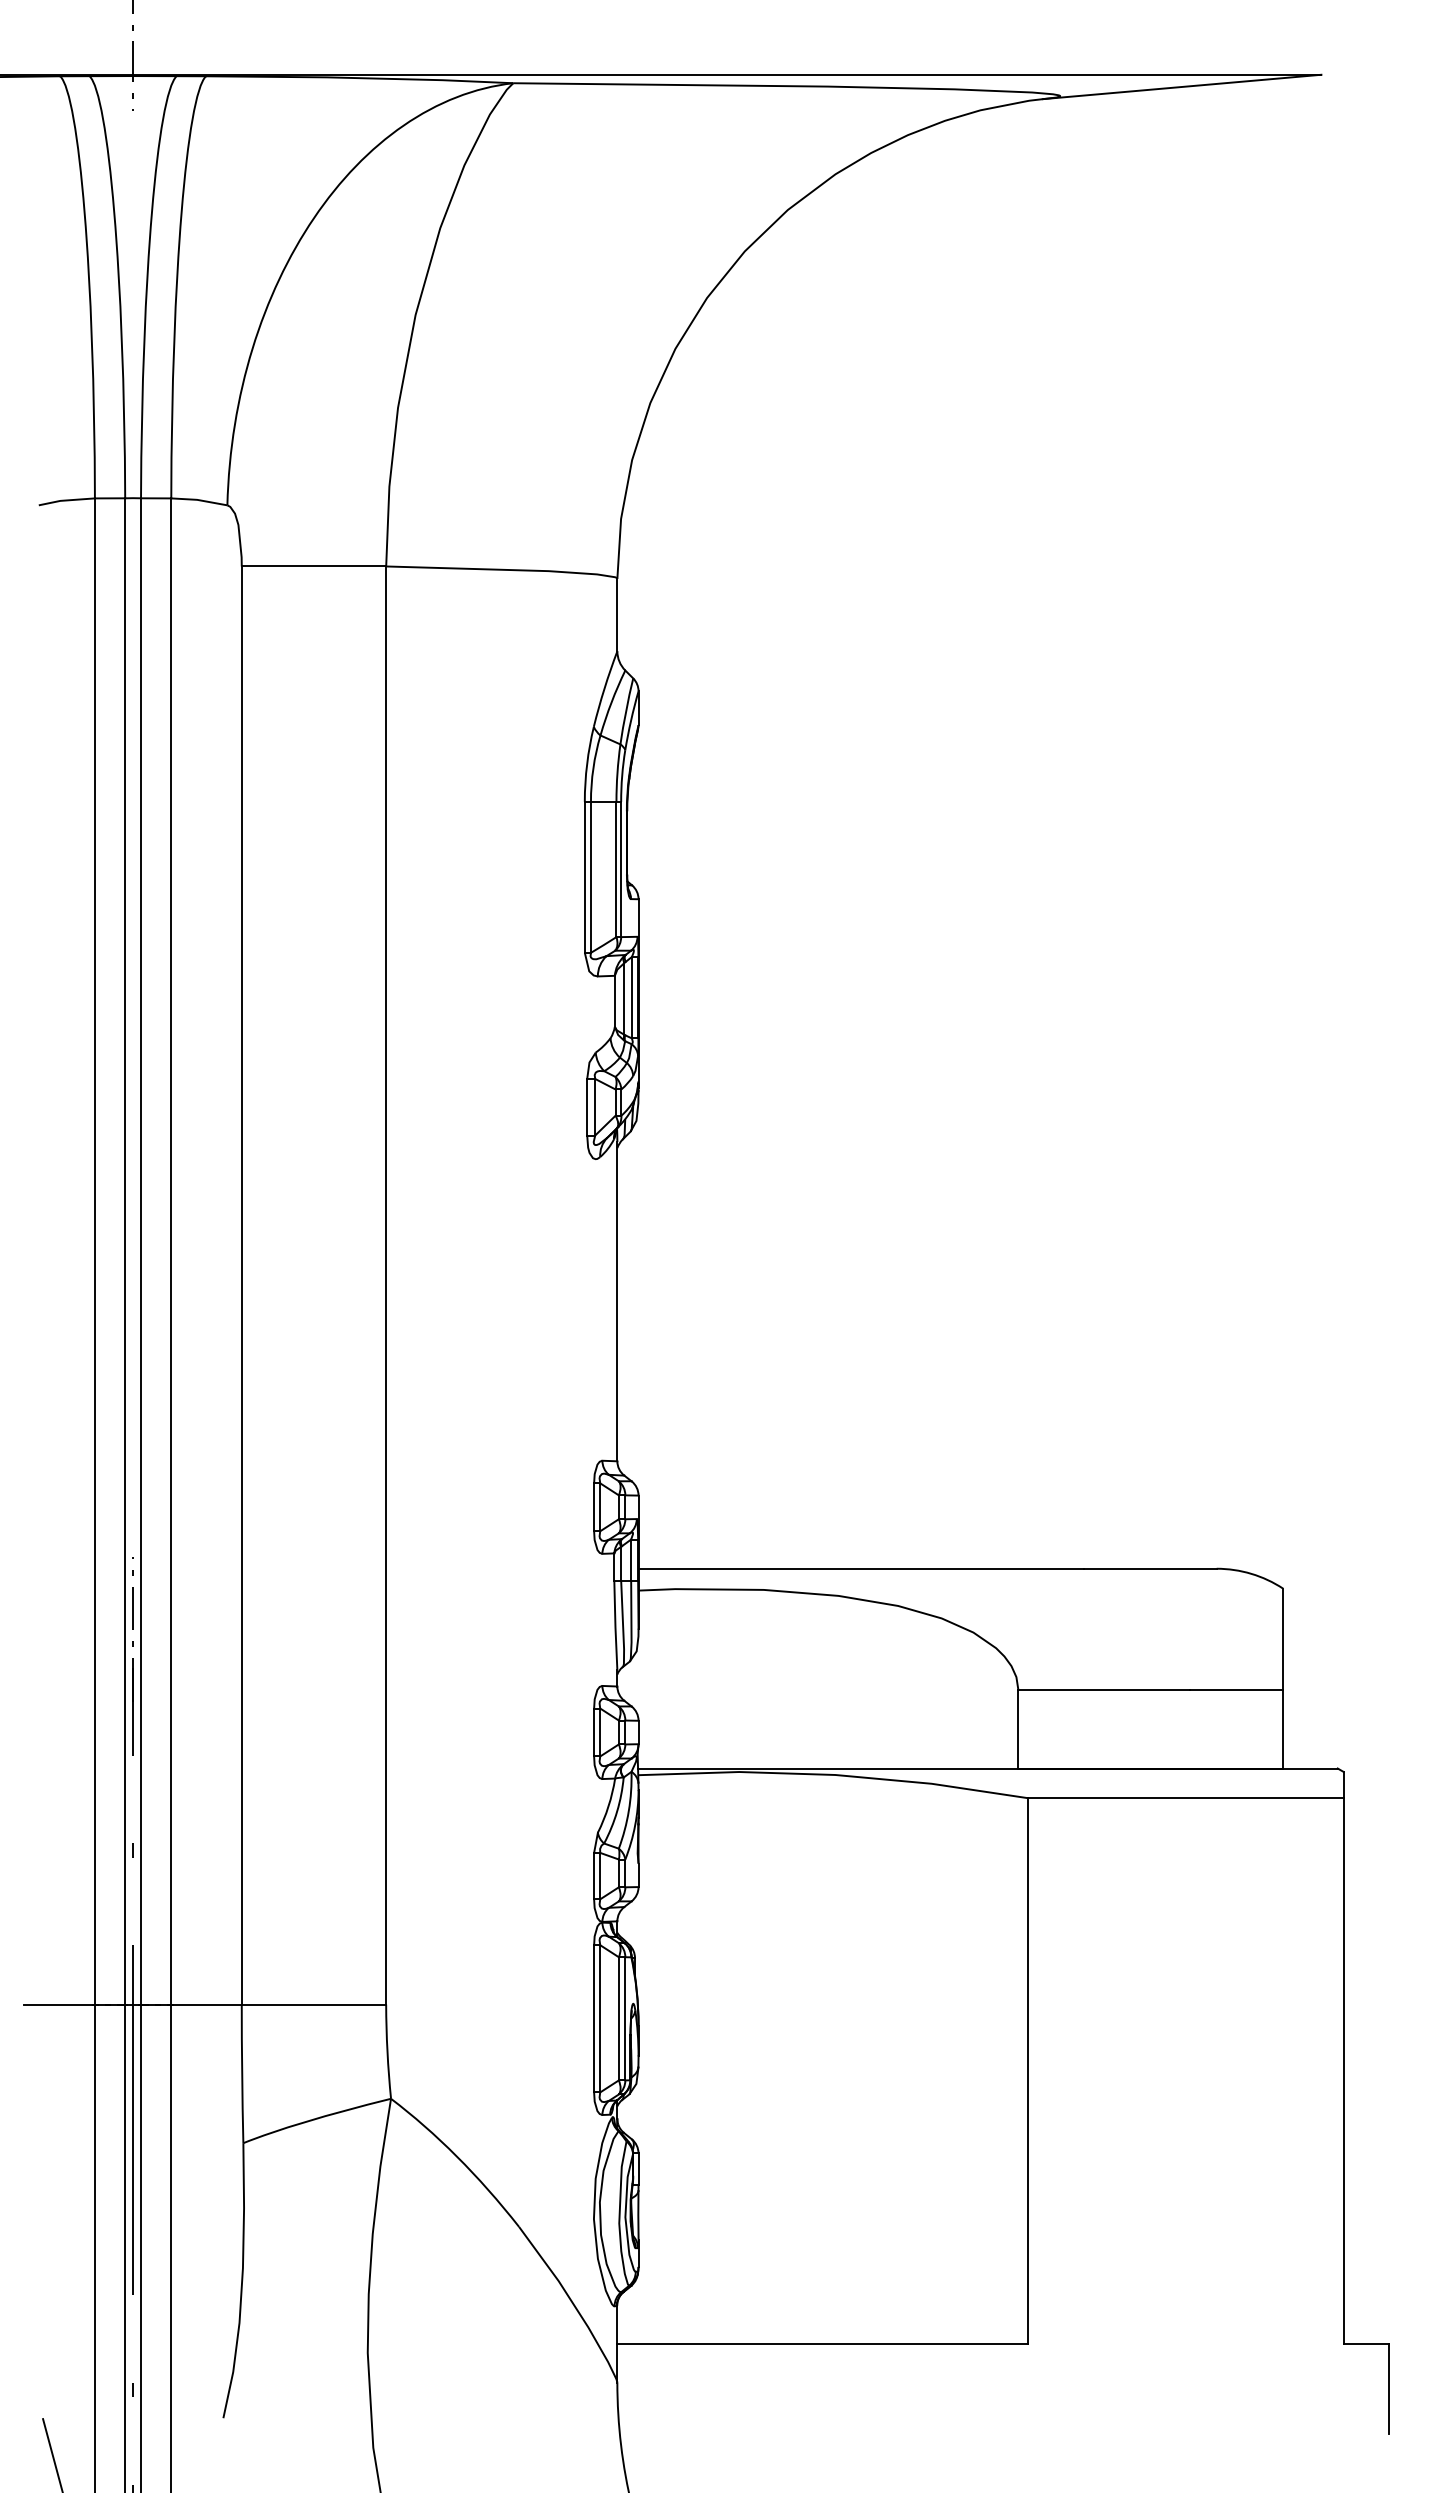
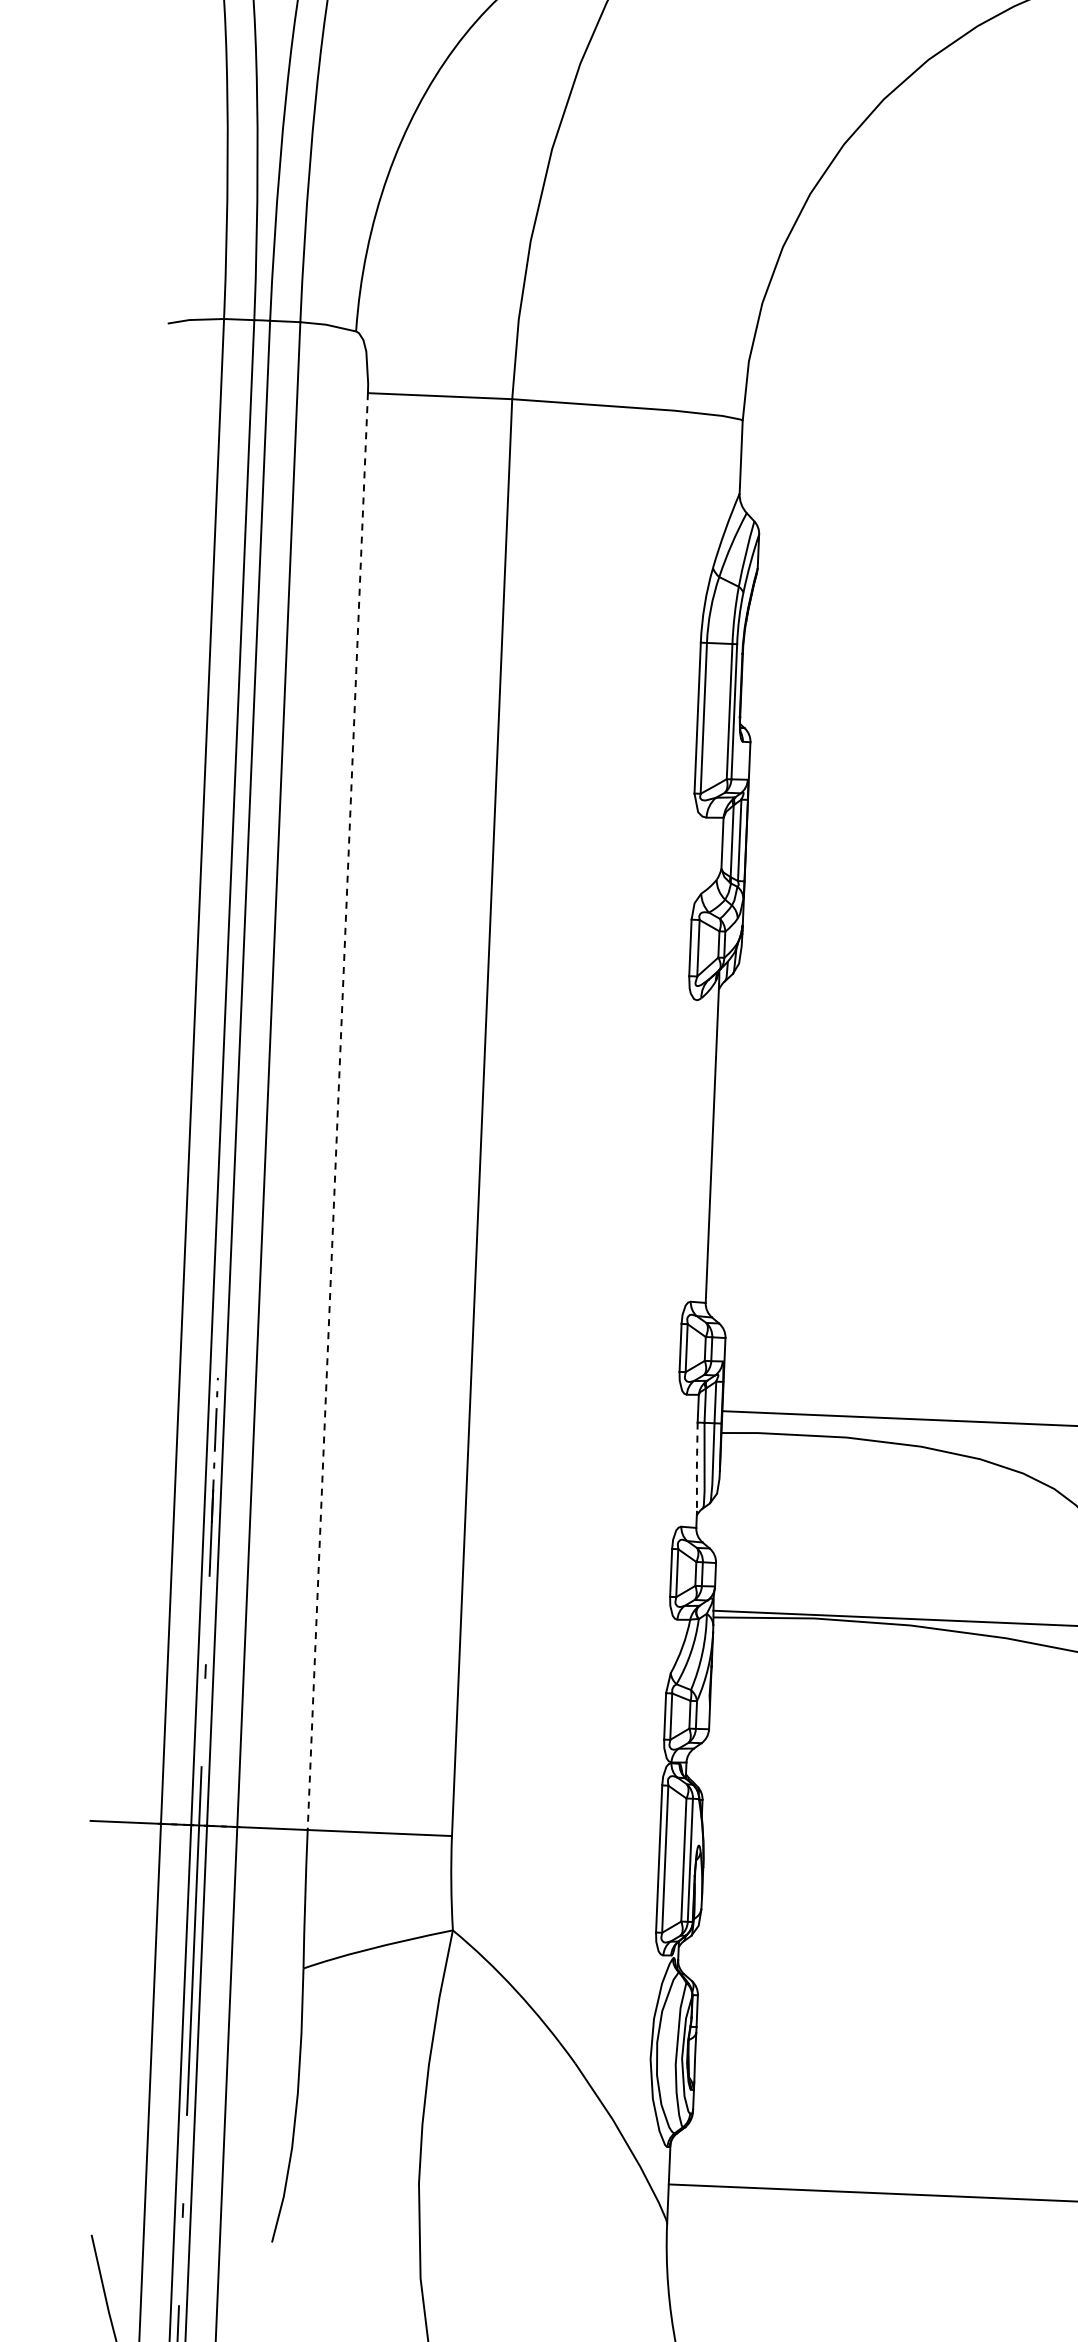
line: (241, 1286) -> (337, 1112), solid -> dashed
line: (615, 1626) -> (696, 1467), solid -> dashed

